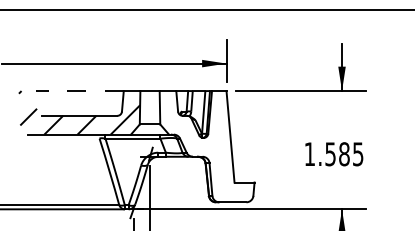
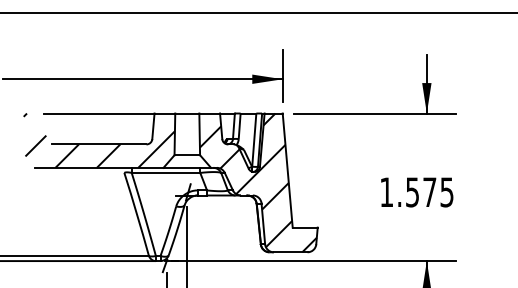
line: (79, 91) -> (99, 114), dashed -> solid
hatch: (206, 146) -> (257, 182), added
text: (344, 154) -> (429, 192), 1.585 -> 1.575

